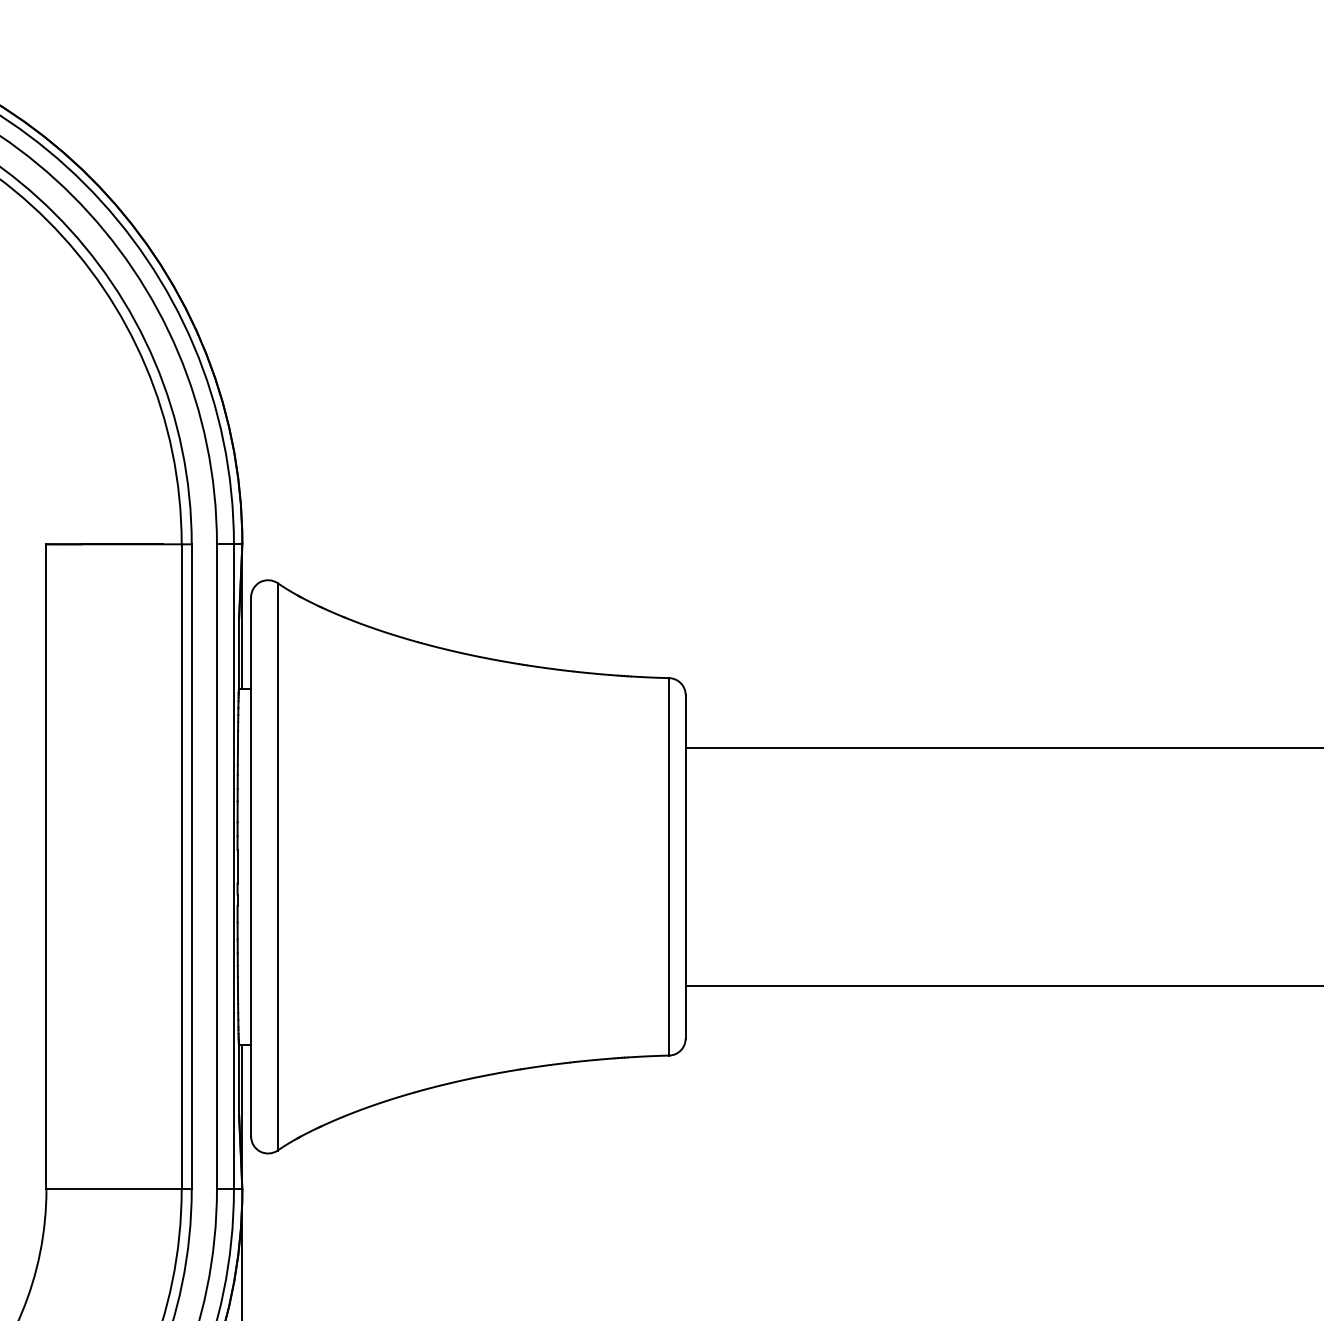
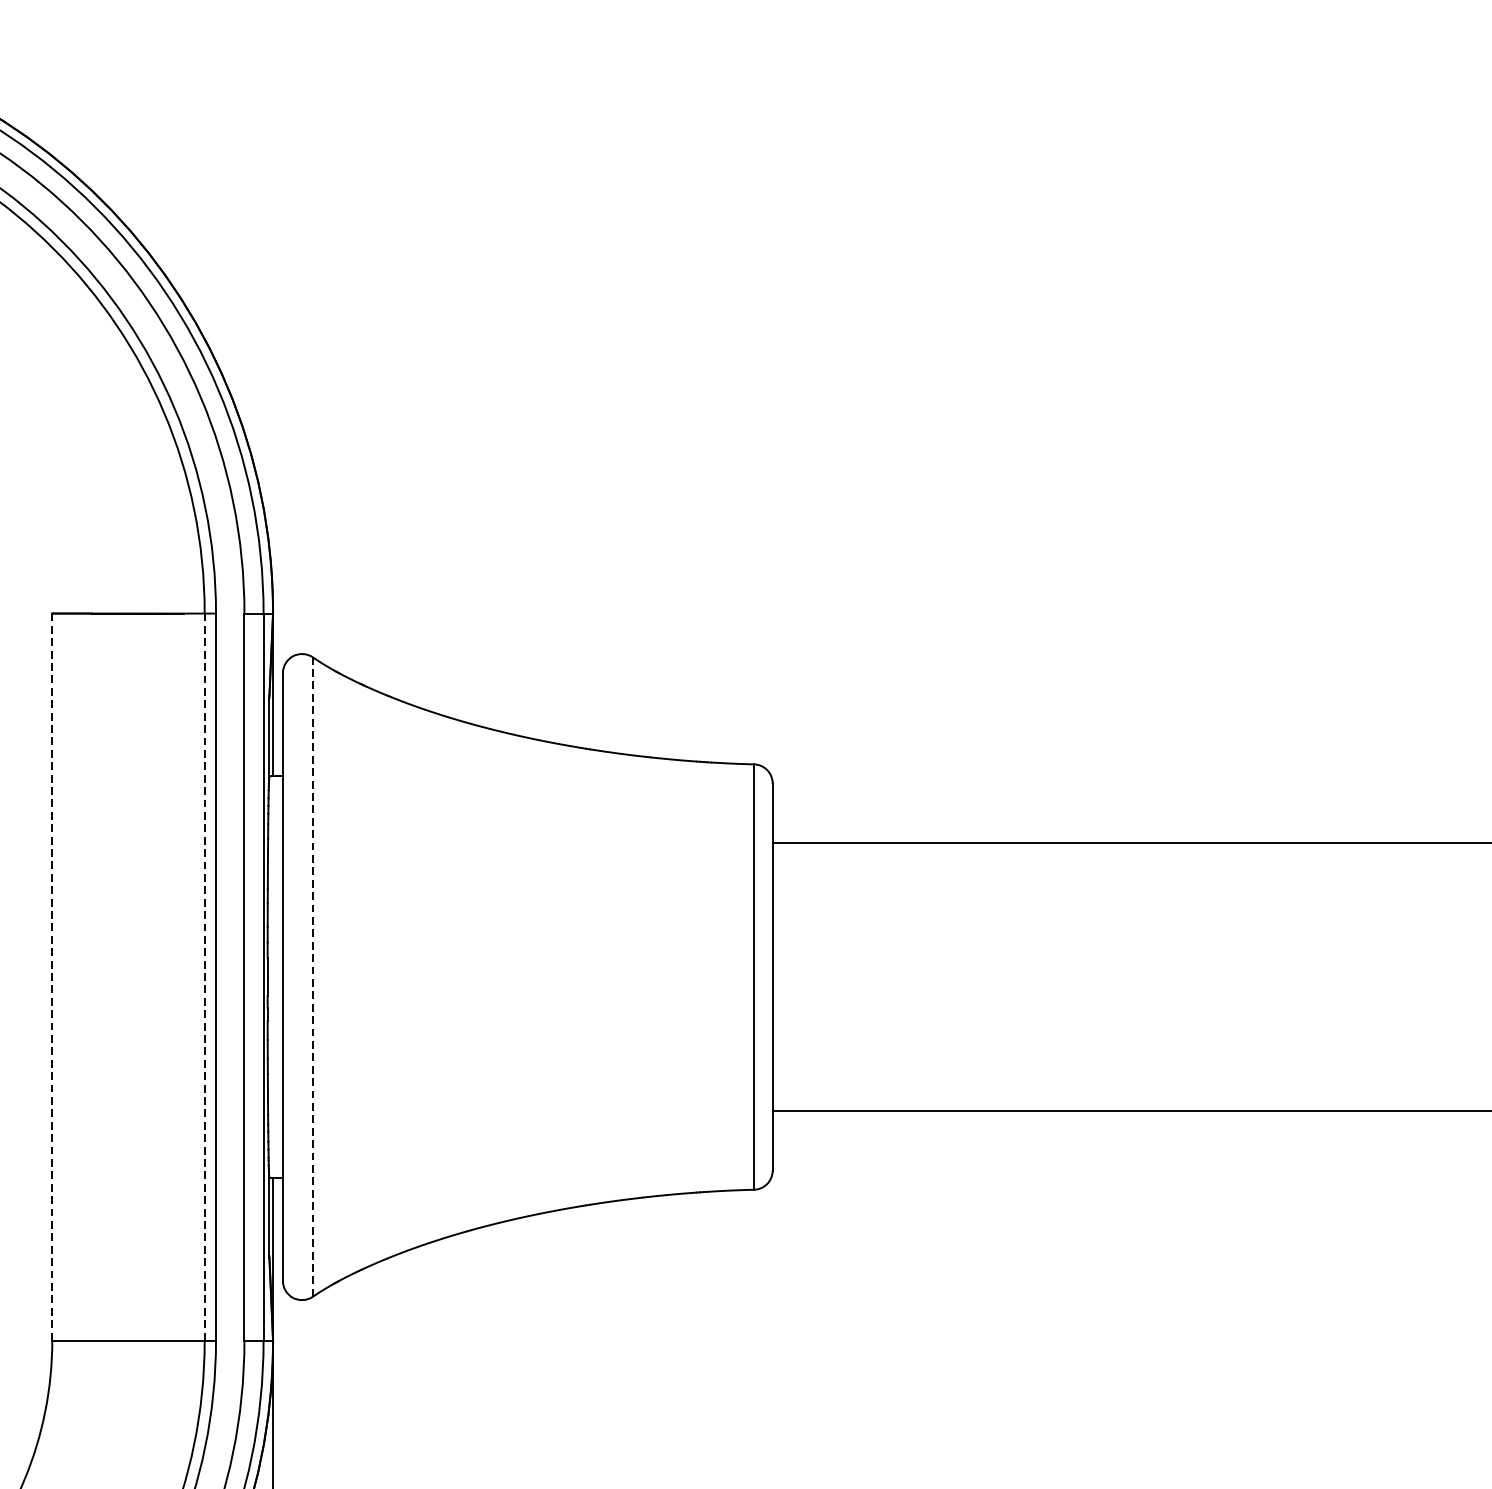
line: (46, 866) -> (52, 976), solid -> dashed
line: (181, 866) -> (204, 976), solid -> dashed
line: (277, 866) -> (312, 976), solid -> dashed

